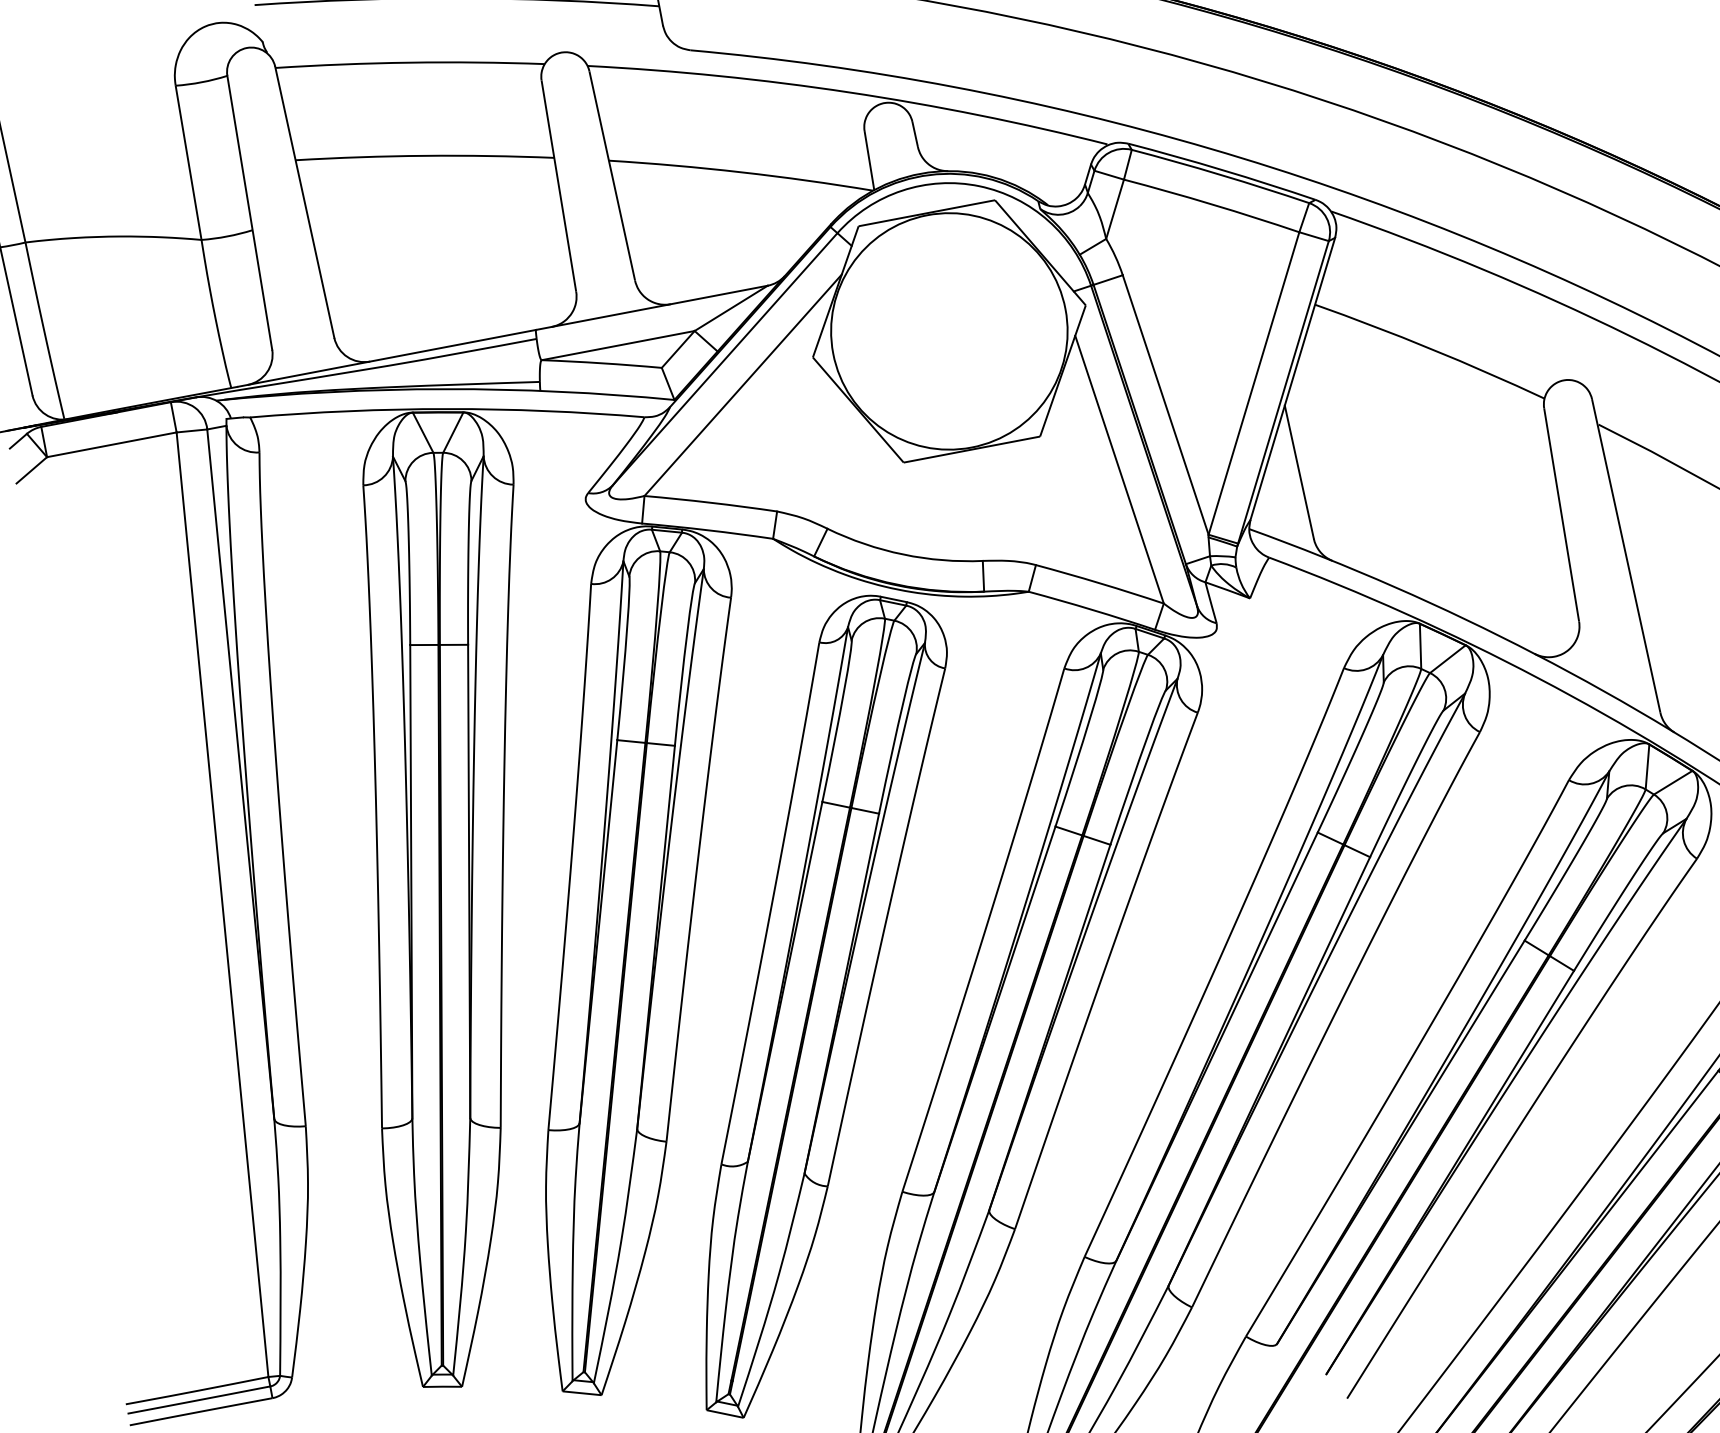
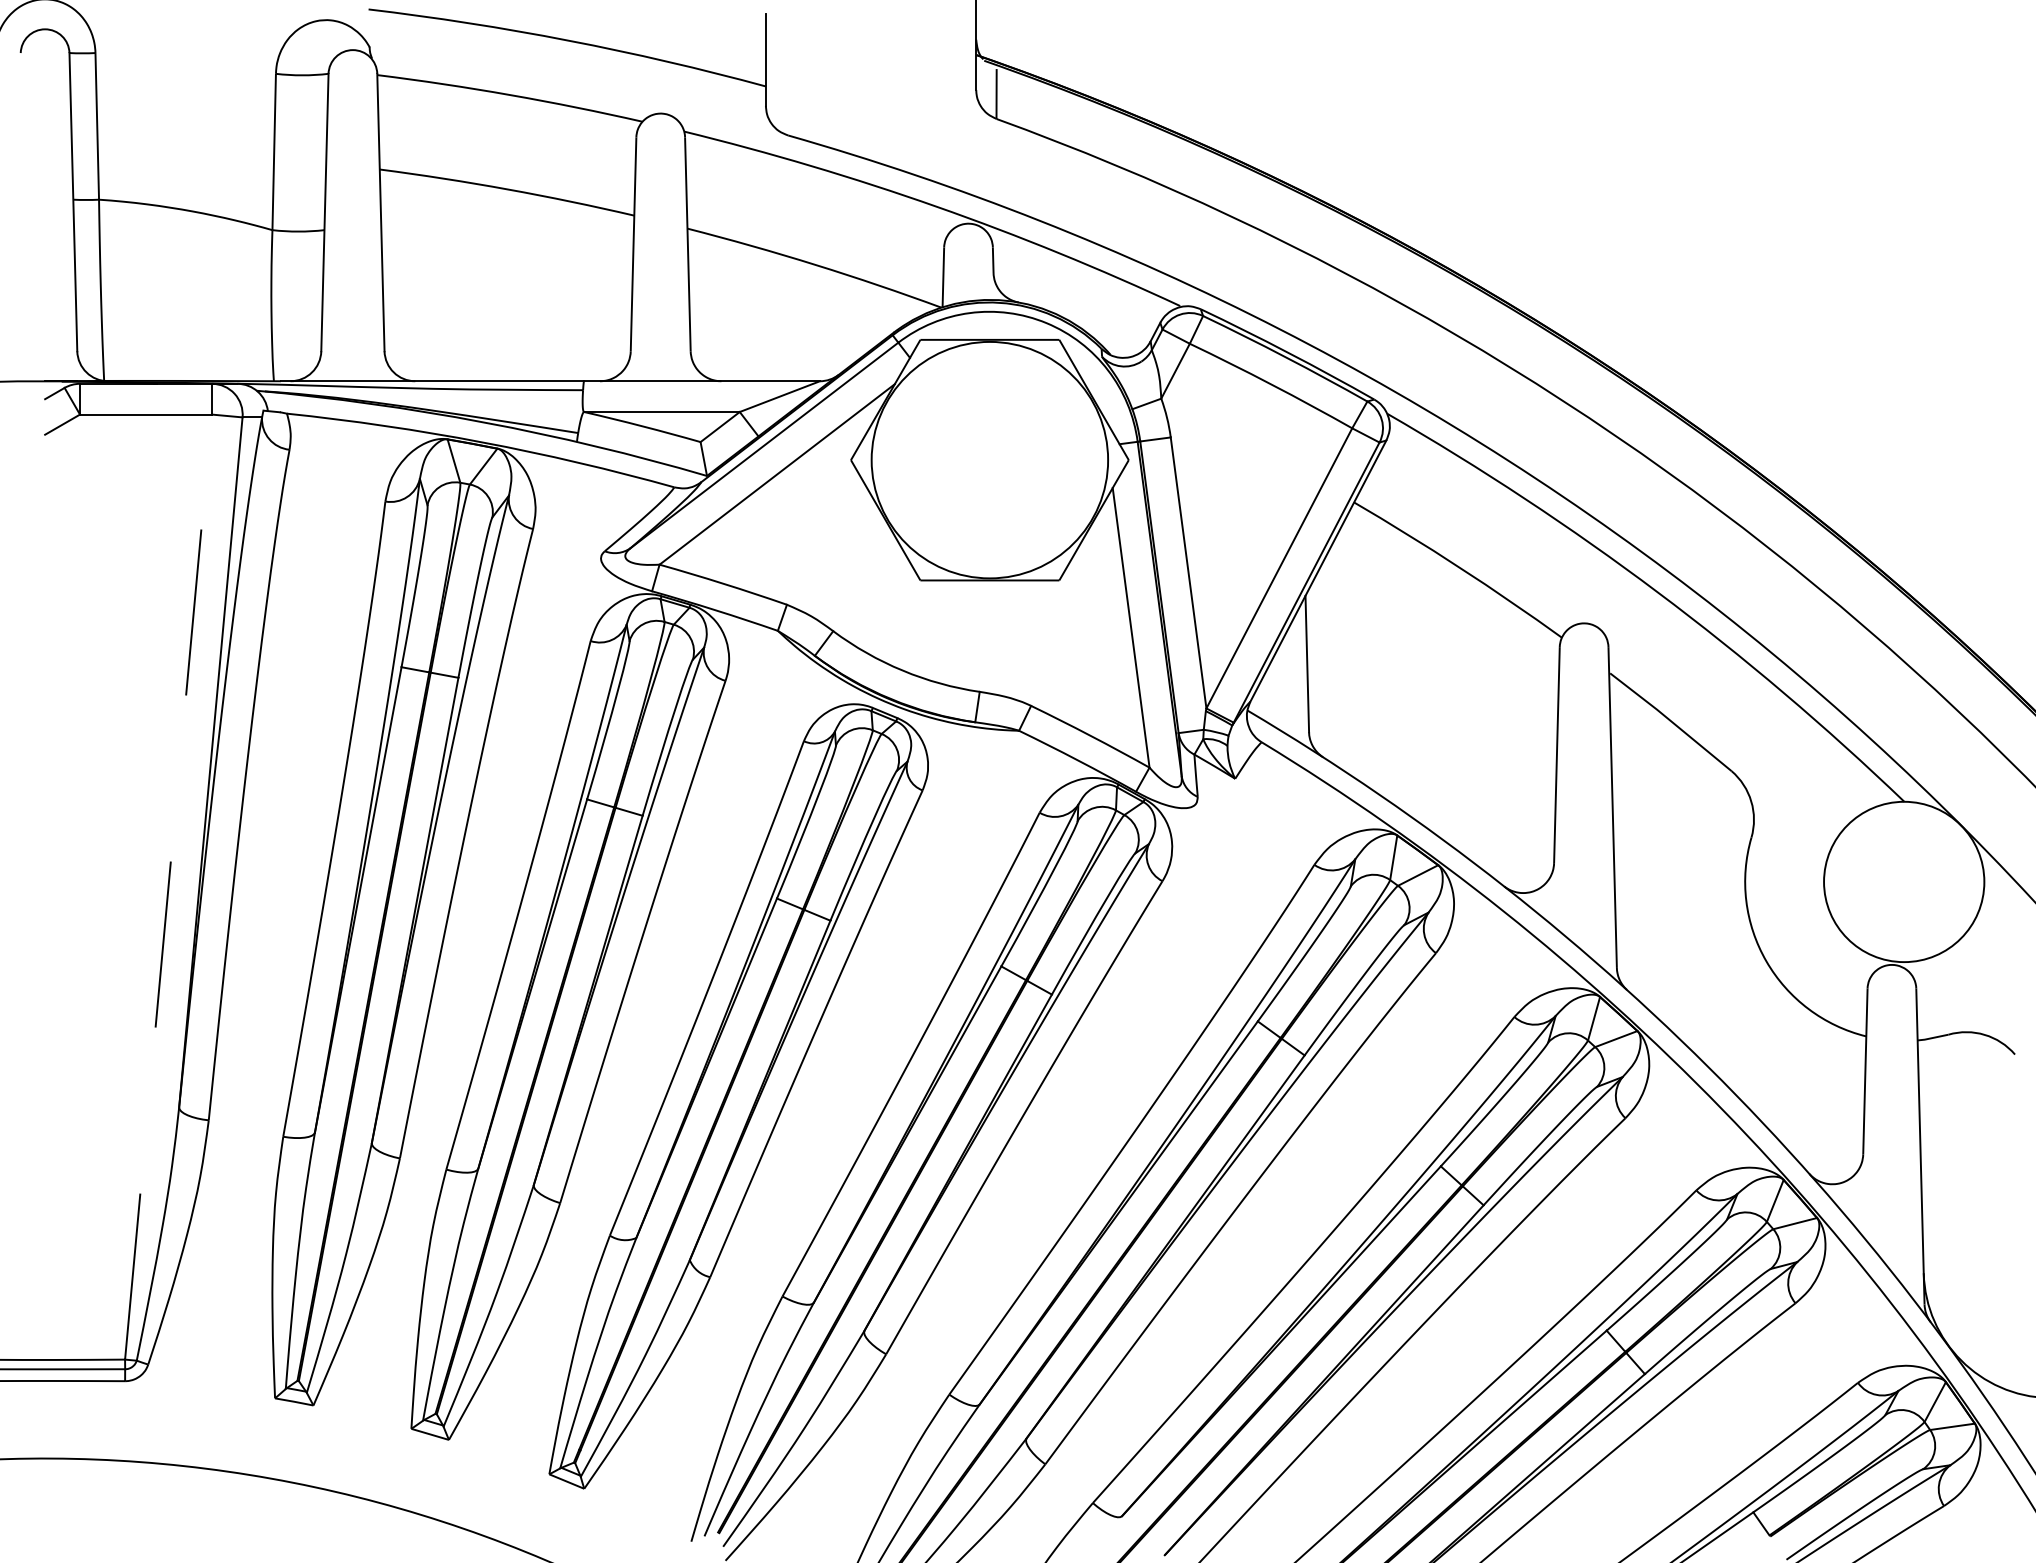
line: (222, 904) -> (168, 886), solid -> dashed

